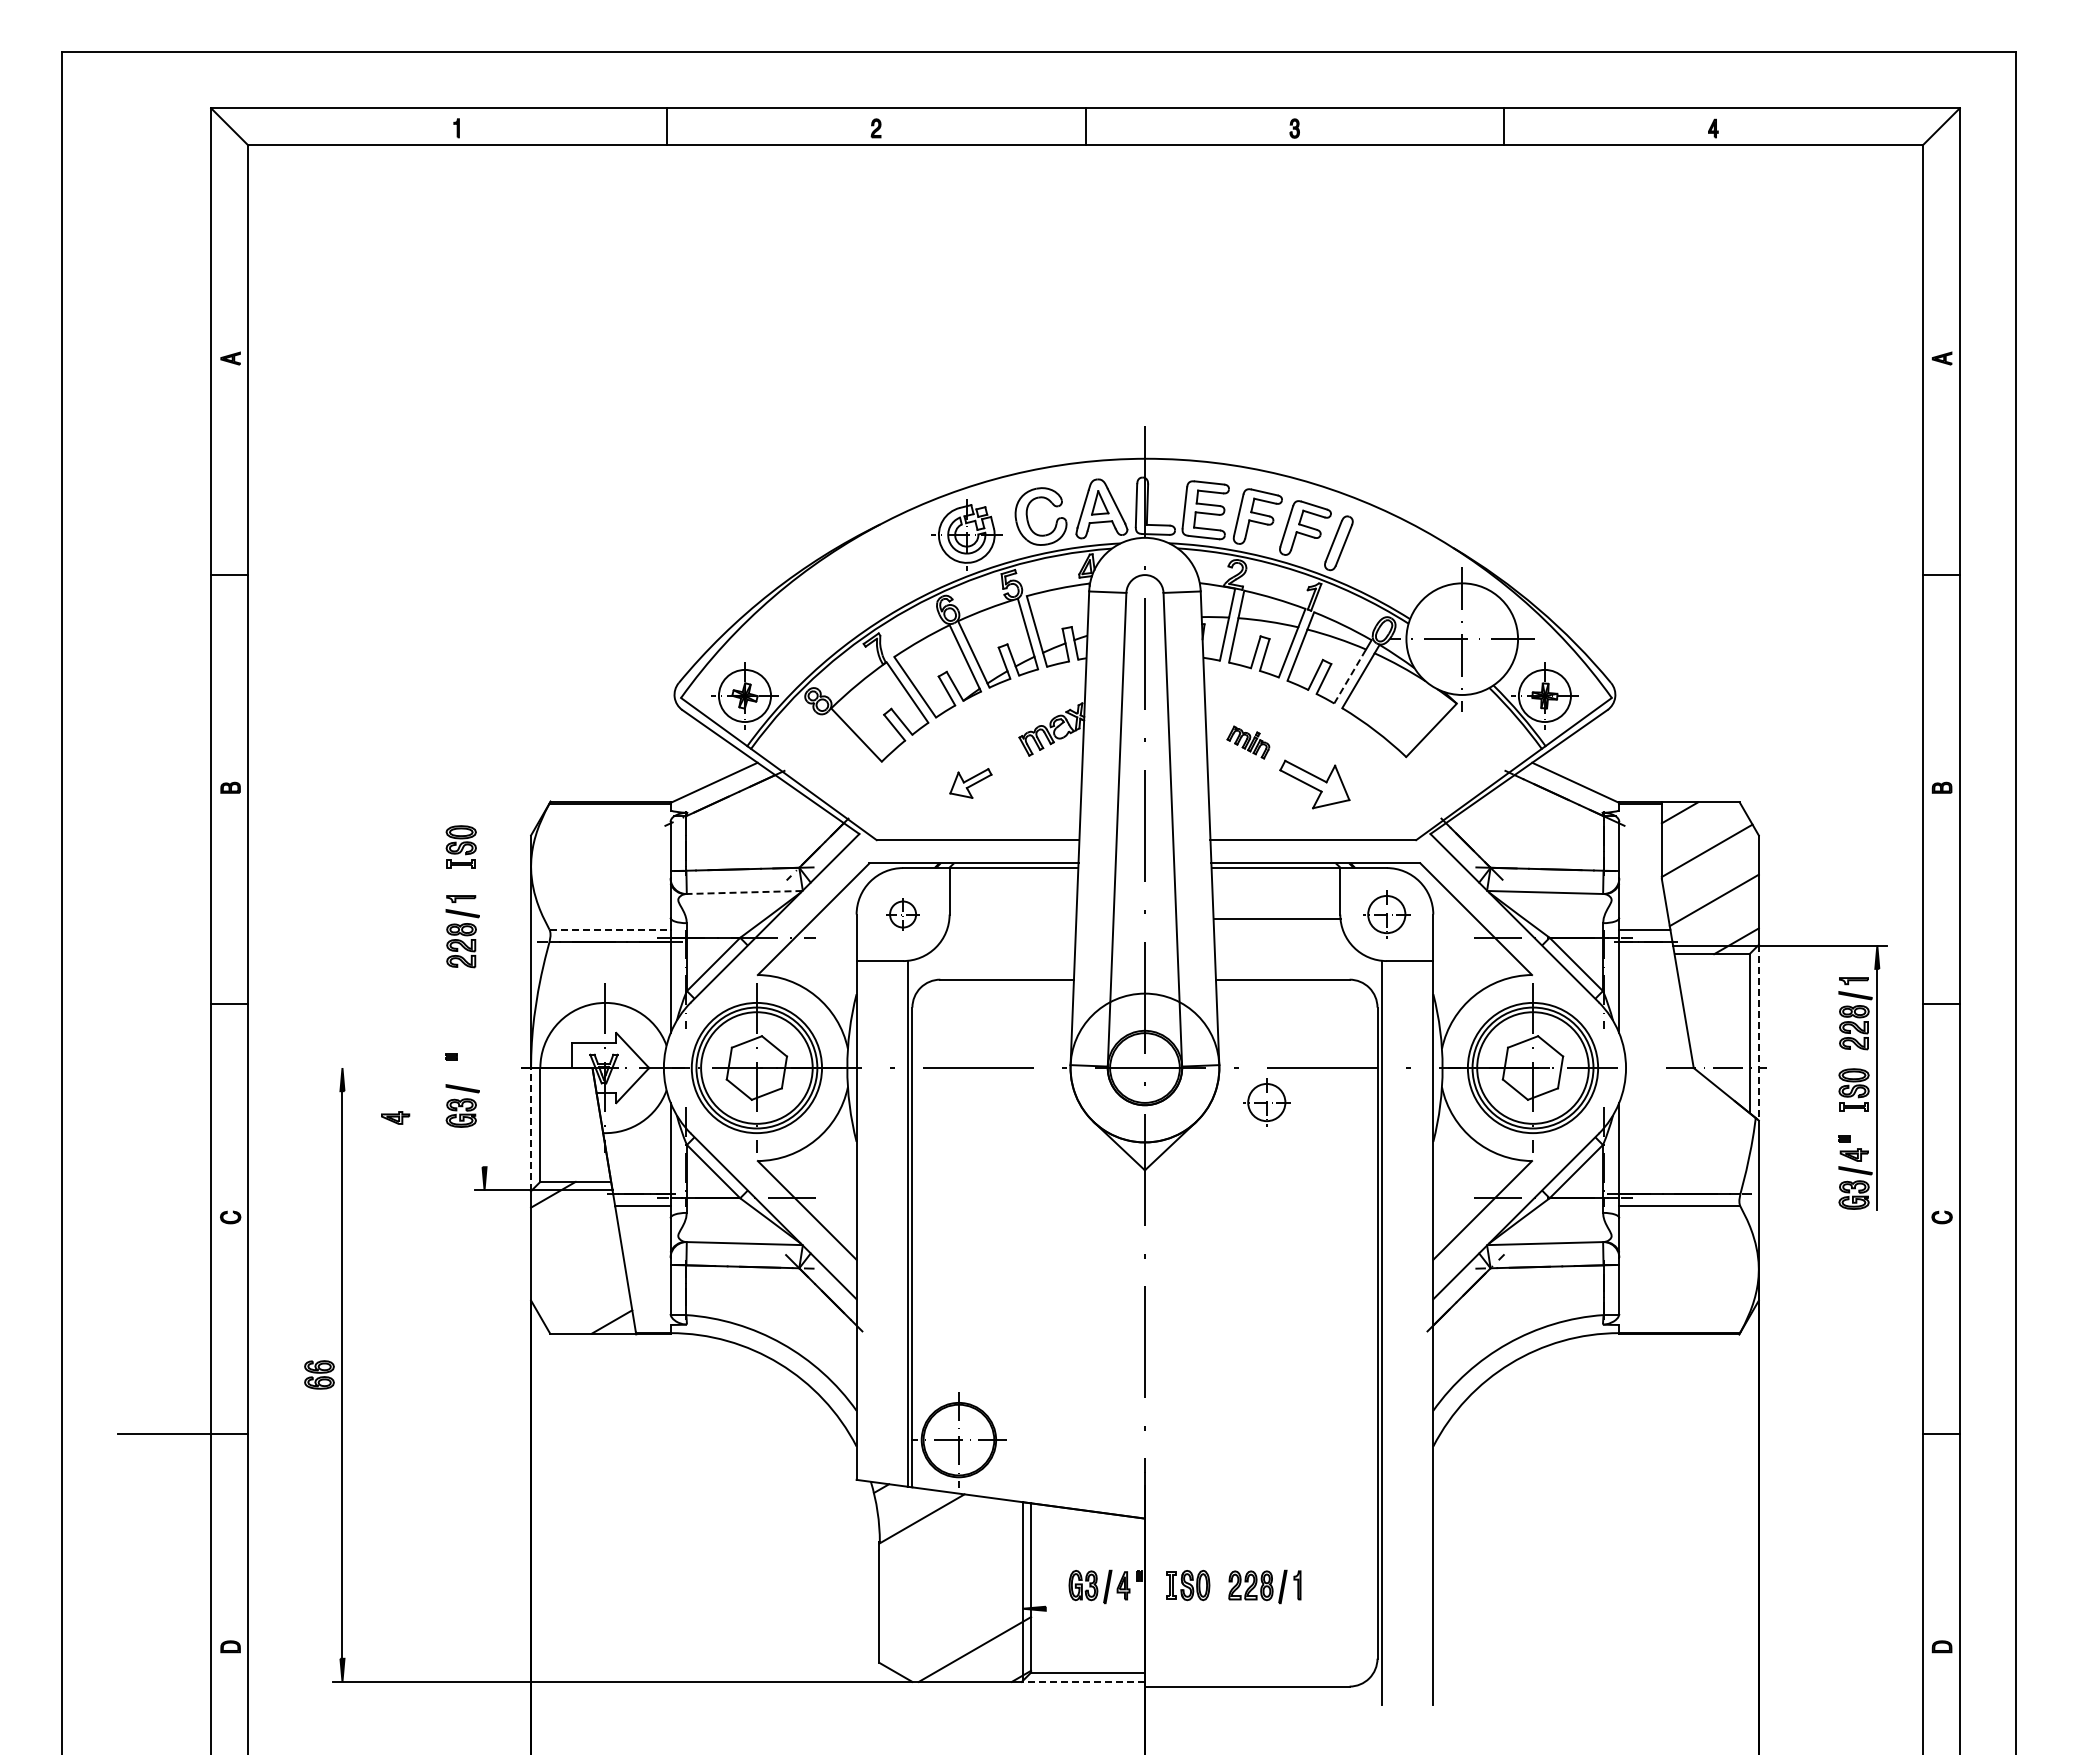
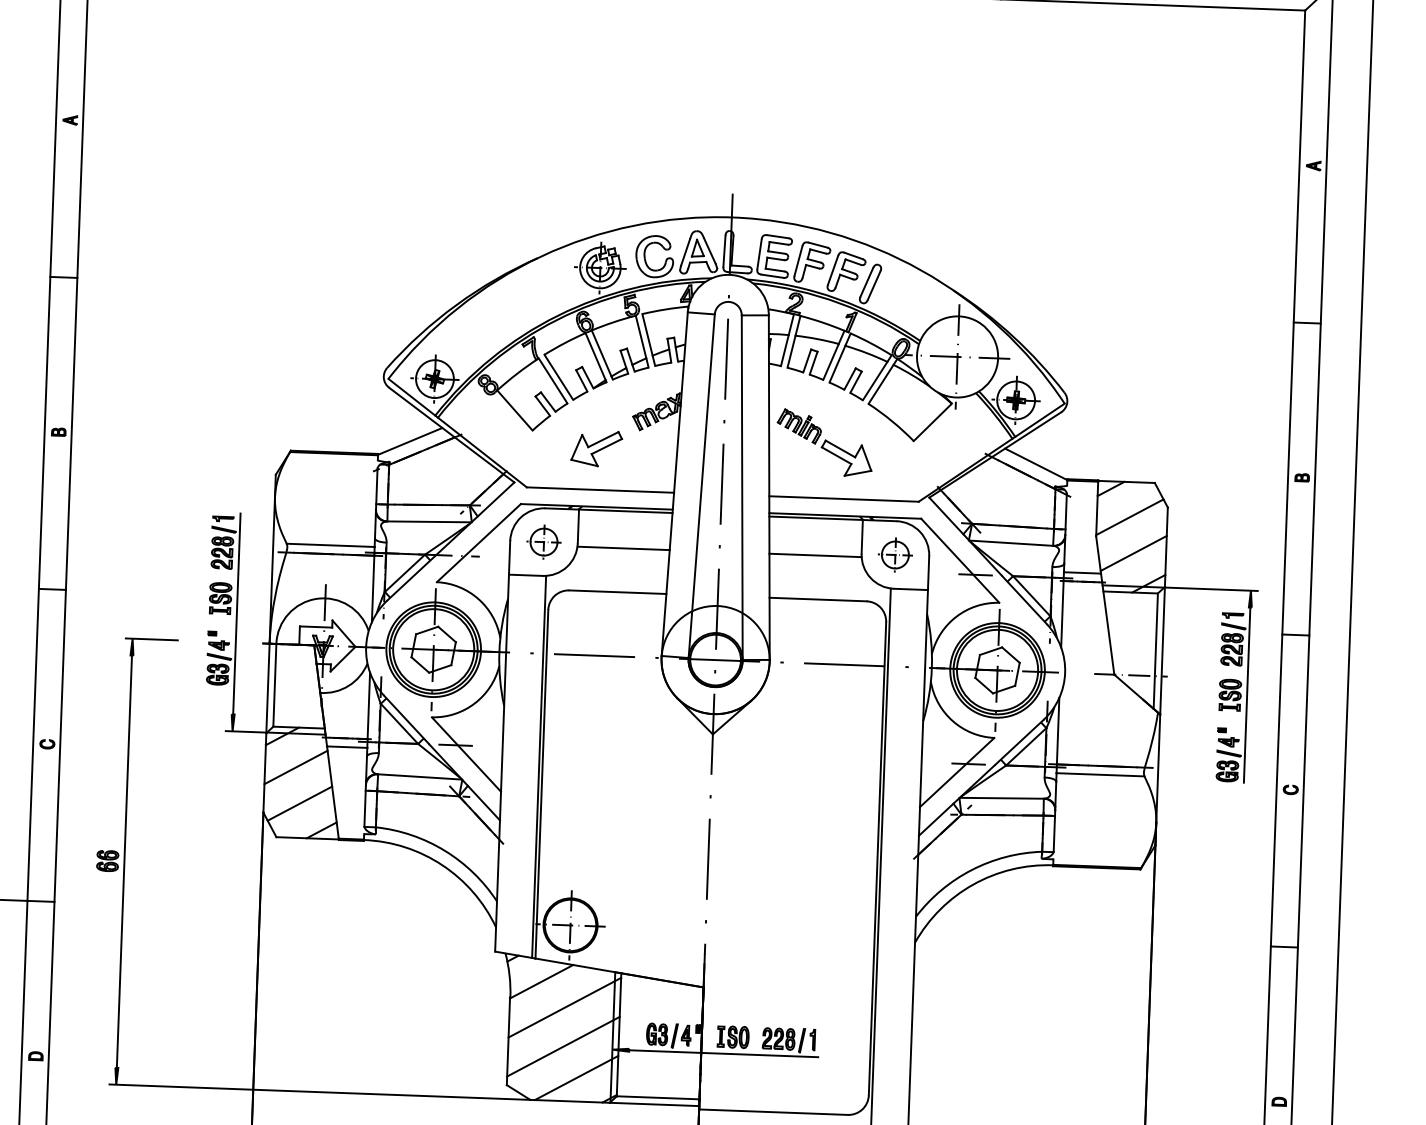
line: (1350, 676) -> (875, 381), dashed -> solid
part: (1248, 742) -> (799, 426), size x1.43
part: (970, 783) -> (596, 448), size x1.67
part: (460, 846) -> (219, 597), moved
line: (744, 892) -> (429, 521), dashed -> solid
part: (902, 914) -> (543, 542), size x1.43
line: (1012, 919) -> (623, 548), added
line: (610, 929) -> (331, 545), dashed -> solid
line: (484, 1028) -> (236, 613), added
line: (1758, 1032) -> (1162, 650), dashed -> solid
line: (368, 1068) -> (151, 639), added
part: (1266, 1102) -> (803, 688), removed
part: (395, 1117) -> (218, 645), moved
line: (531, 1128) -> (268, 687), dashed -> solid
line: (573, 1236) -> (295, 767), added
line: (580, 1286) -> (299, 803), added
line: (955, 1553) -> (565, 1007), added
line: (955, 1606) -> (563, 1046), added
line: (1175, 1608) -> (723, 1053), added
line: (1083, 1681) -> (654, 1104), dashed -> solid

